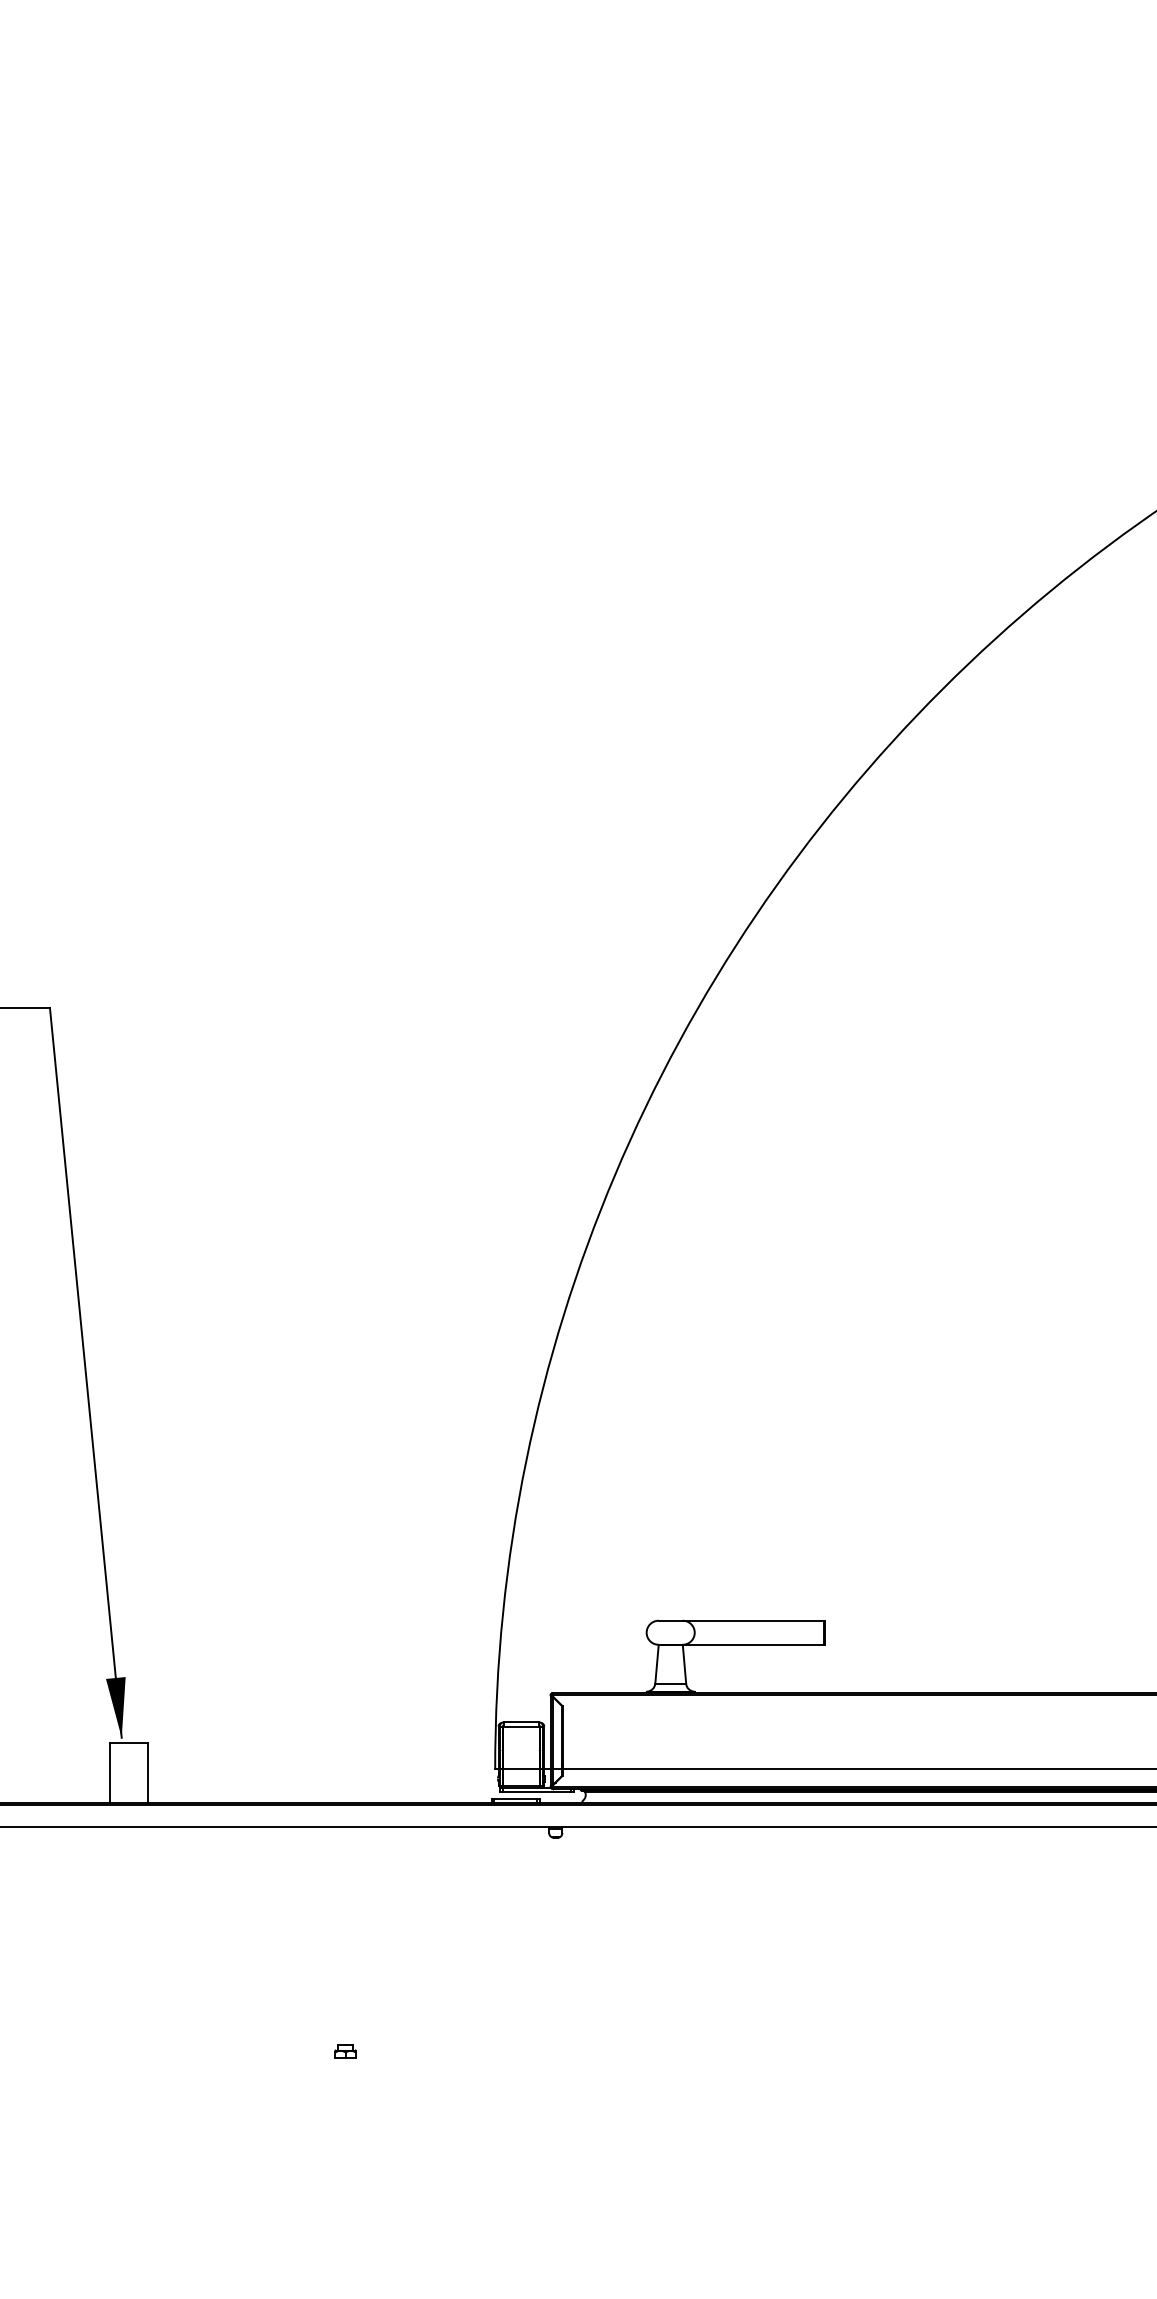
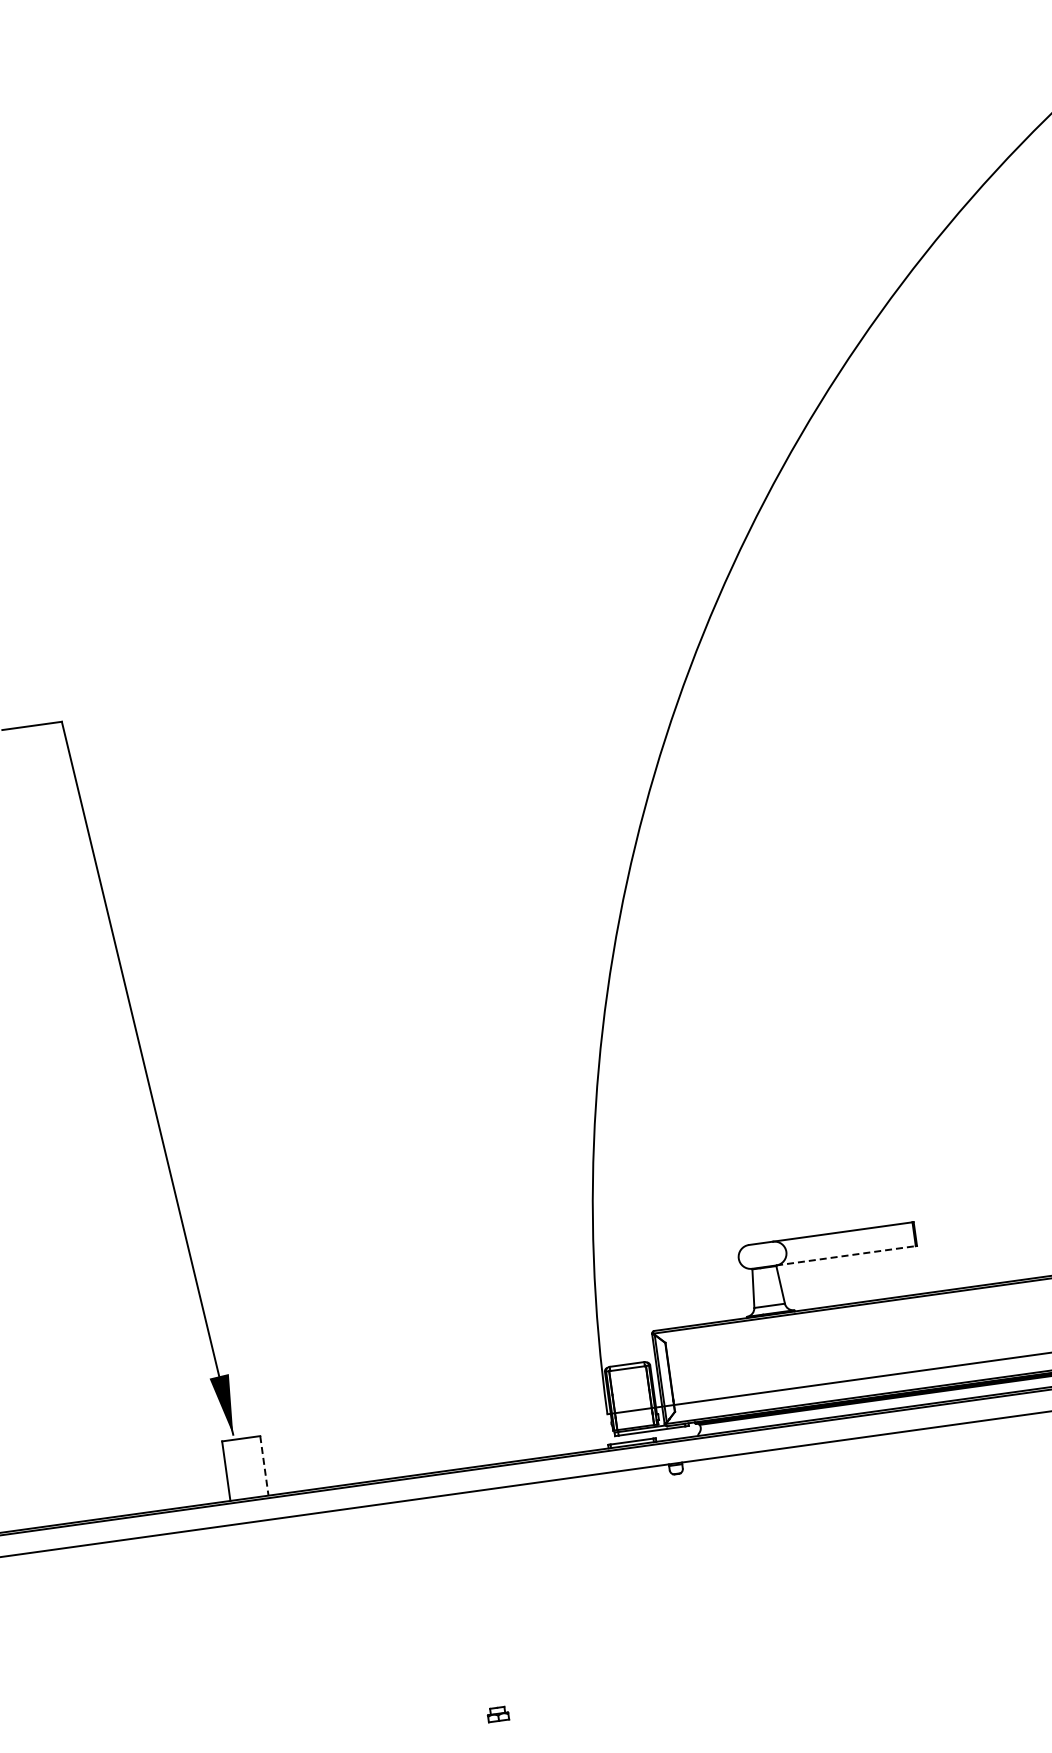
line: (753, 1644) -> (846, 1255), solid -> dashed
line: (148, 1773) -> (264, 1466), solid -> dashed

